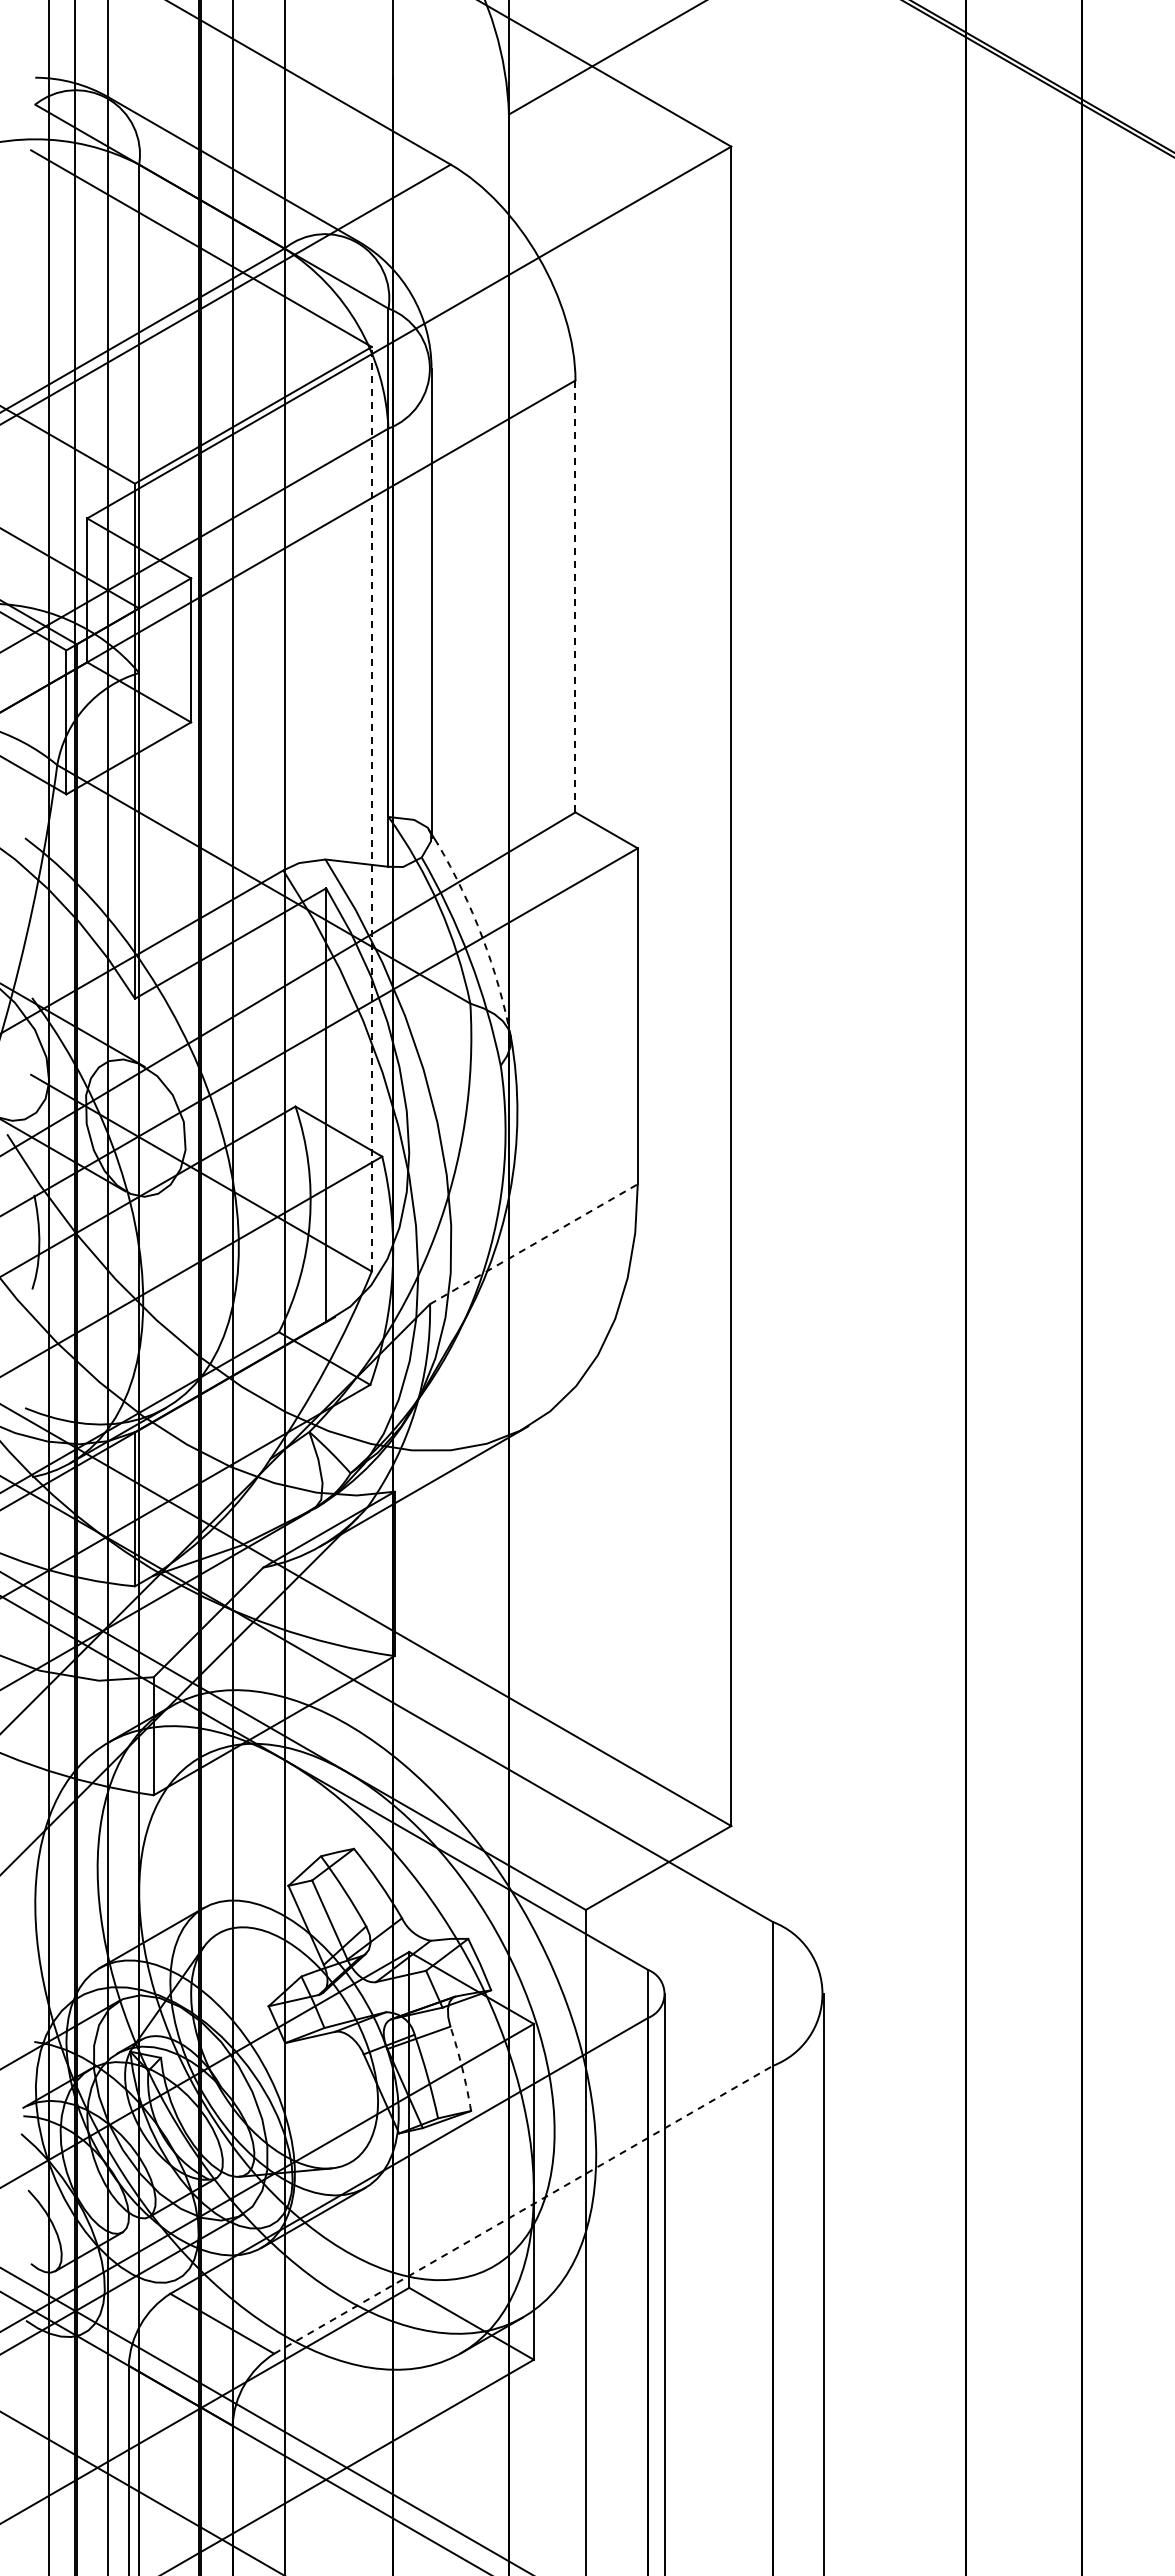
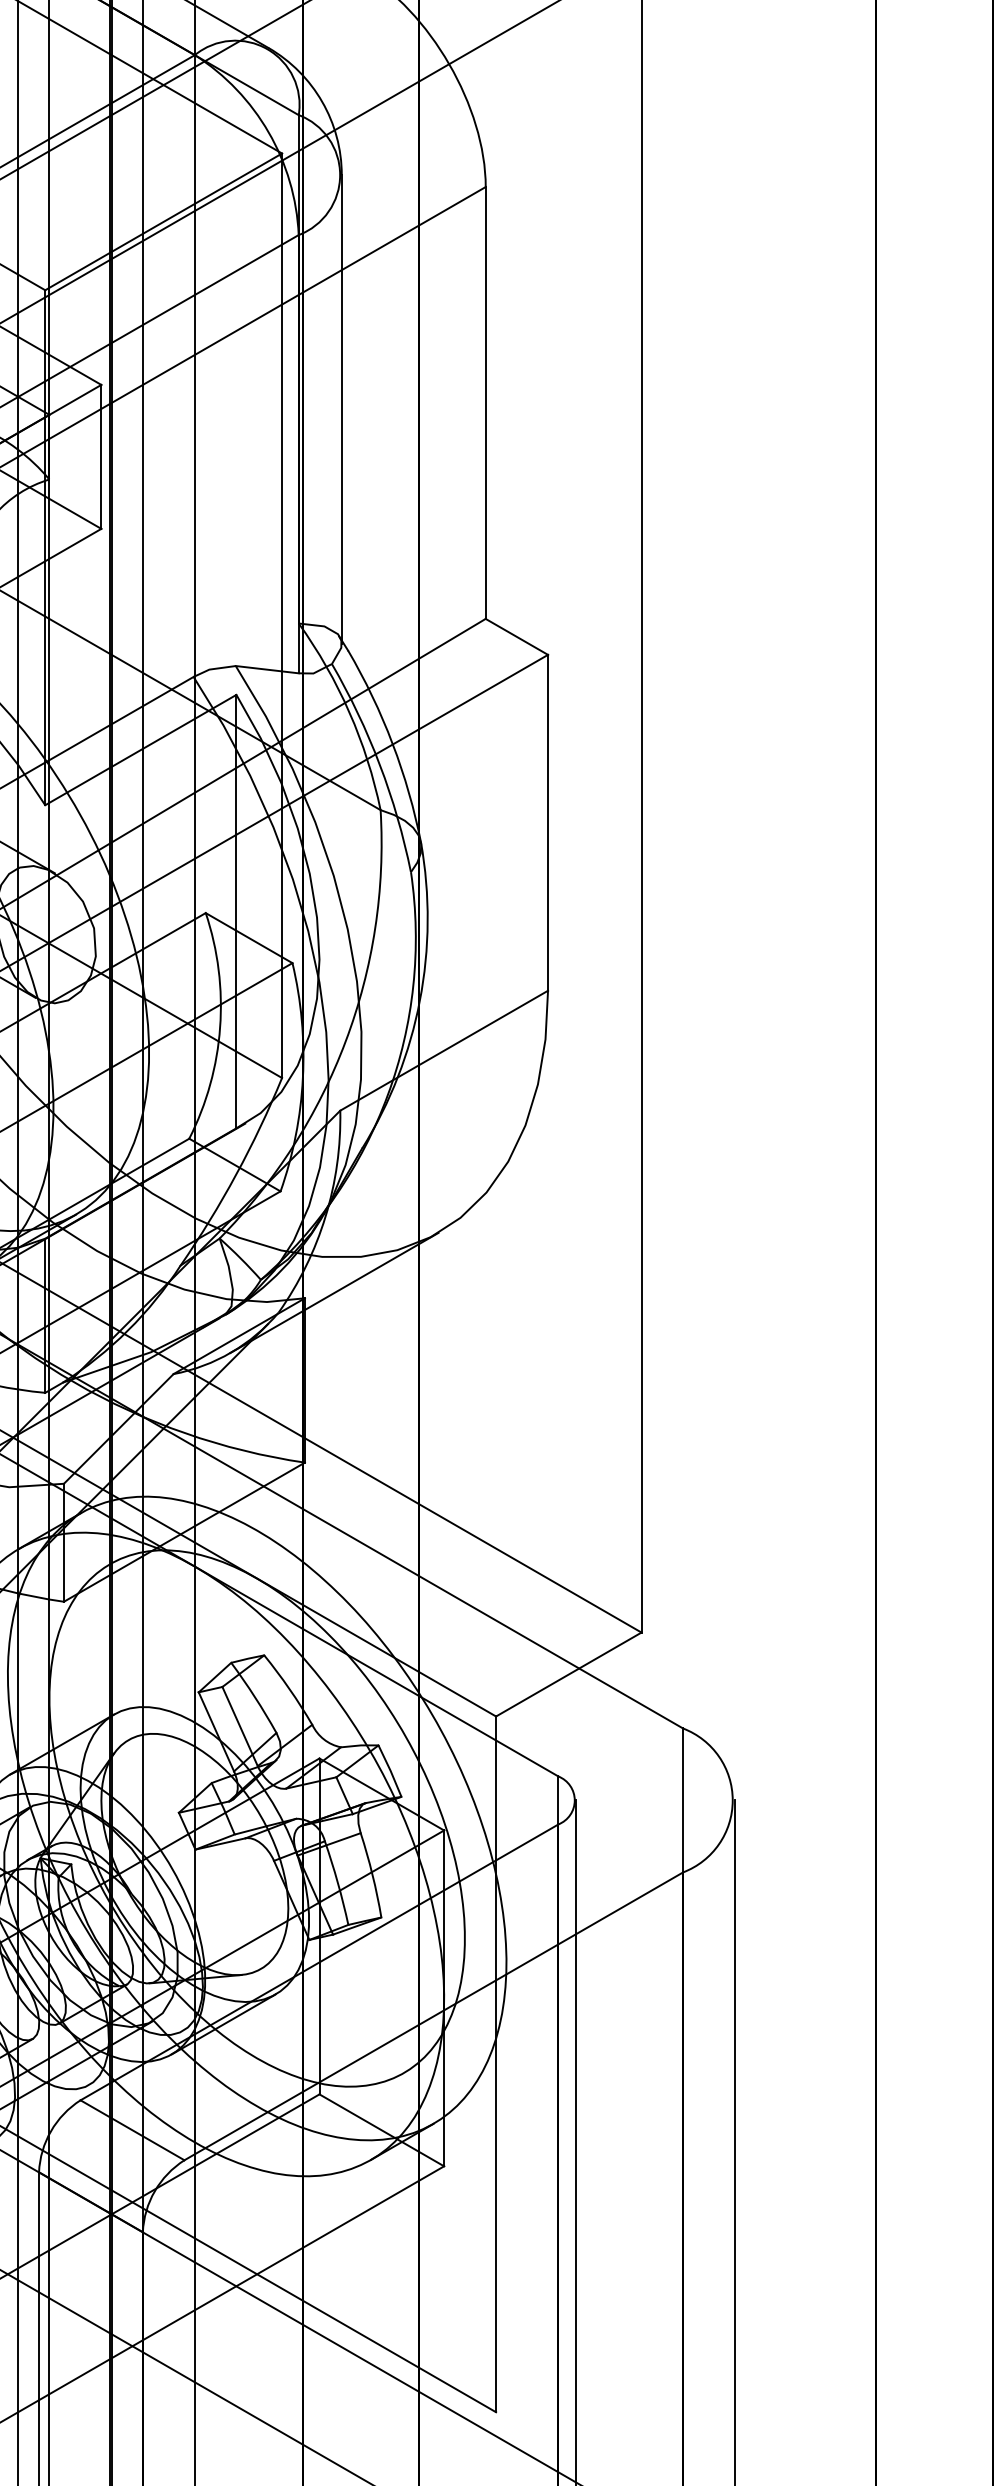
line: (575, 596) -> (485, 403), dashed -> solid
line: (371, 808) -> (281, 615), dashed -> solid
arc: (482, 937) -> (392, 744), dashed -> solid
line: (533, 1244) -> (443, 1051), dashed -> solid
arc: (462, 2068) -> (372, 1875), dashed -> solid
line: (523, 2209) -> (433, 2016), dashed -> solid

